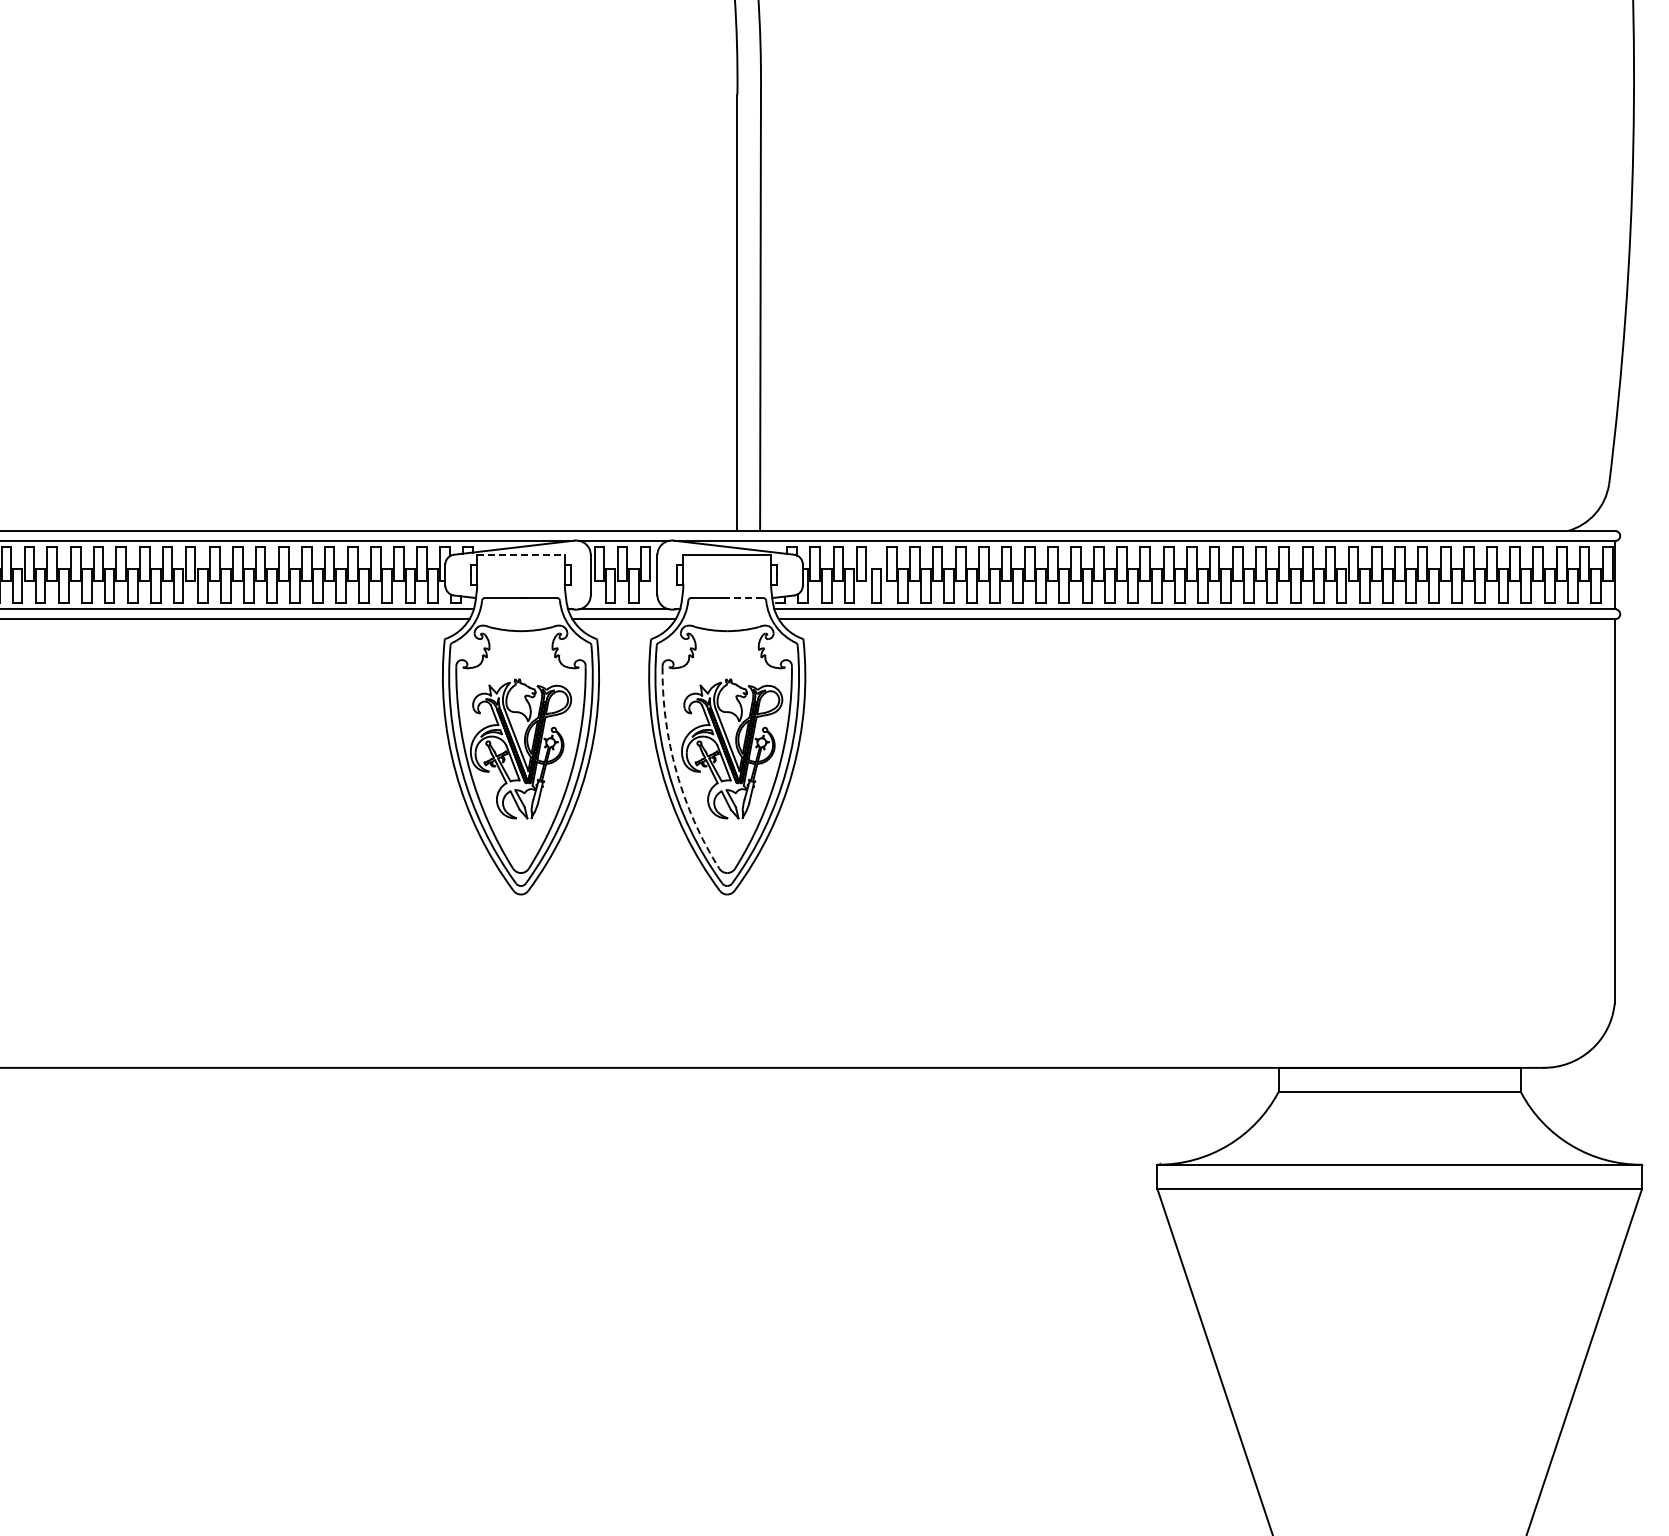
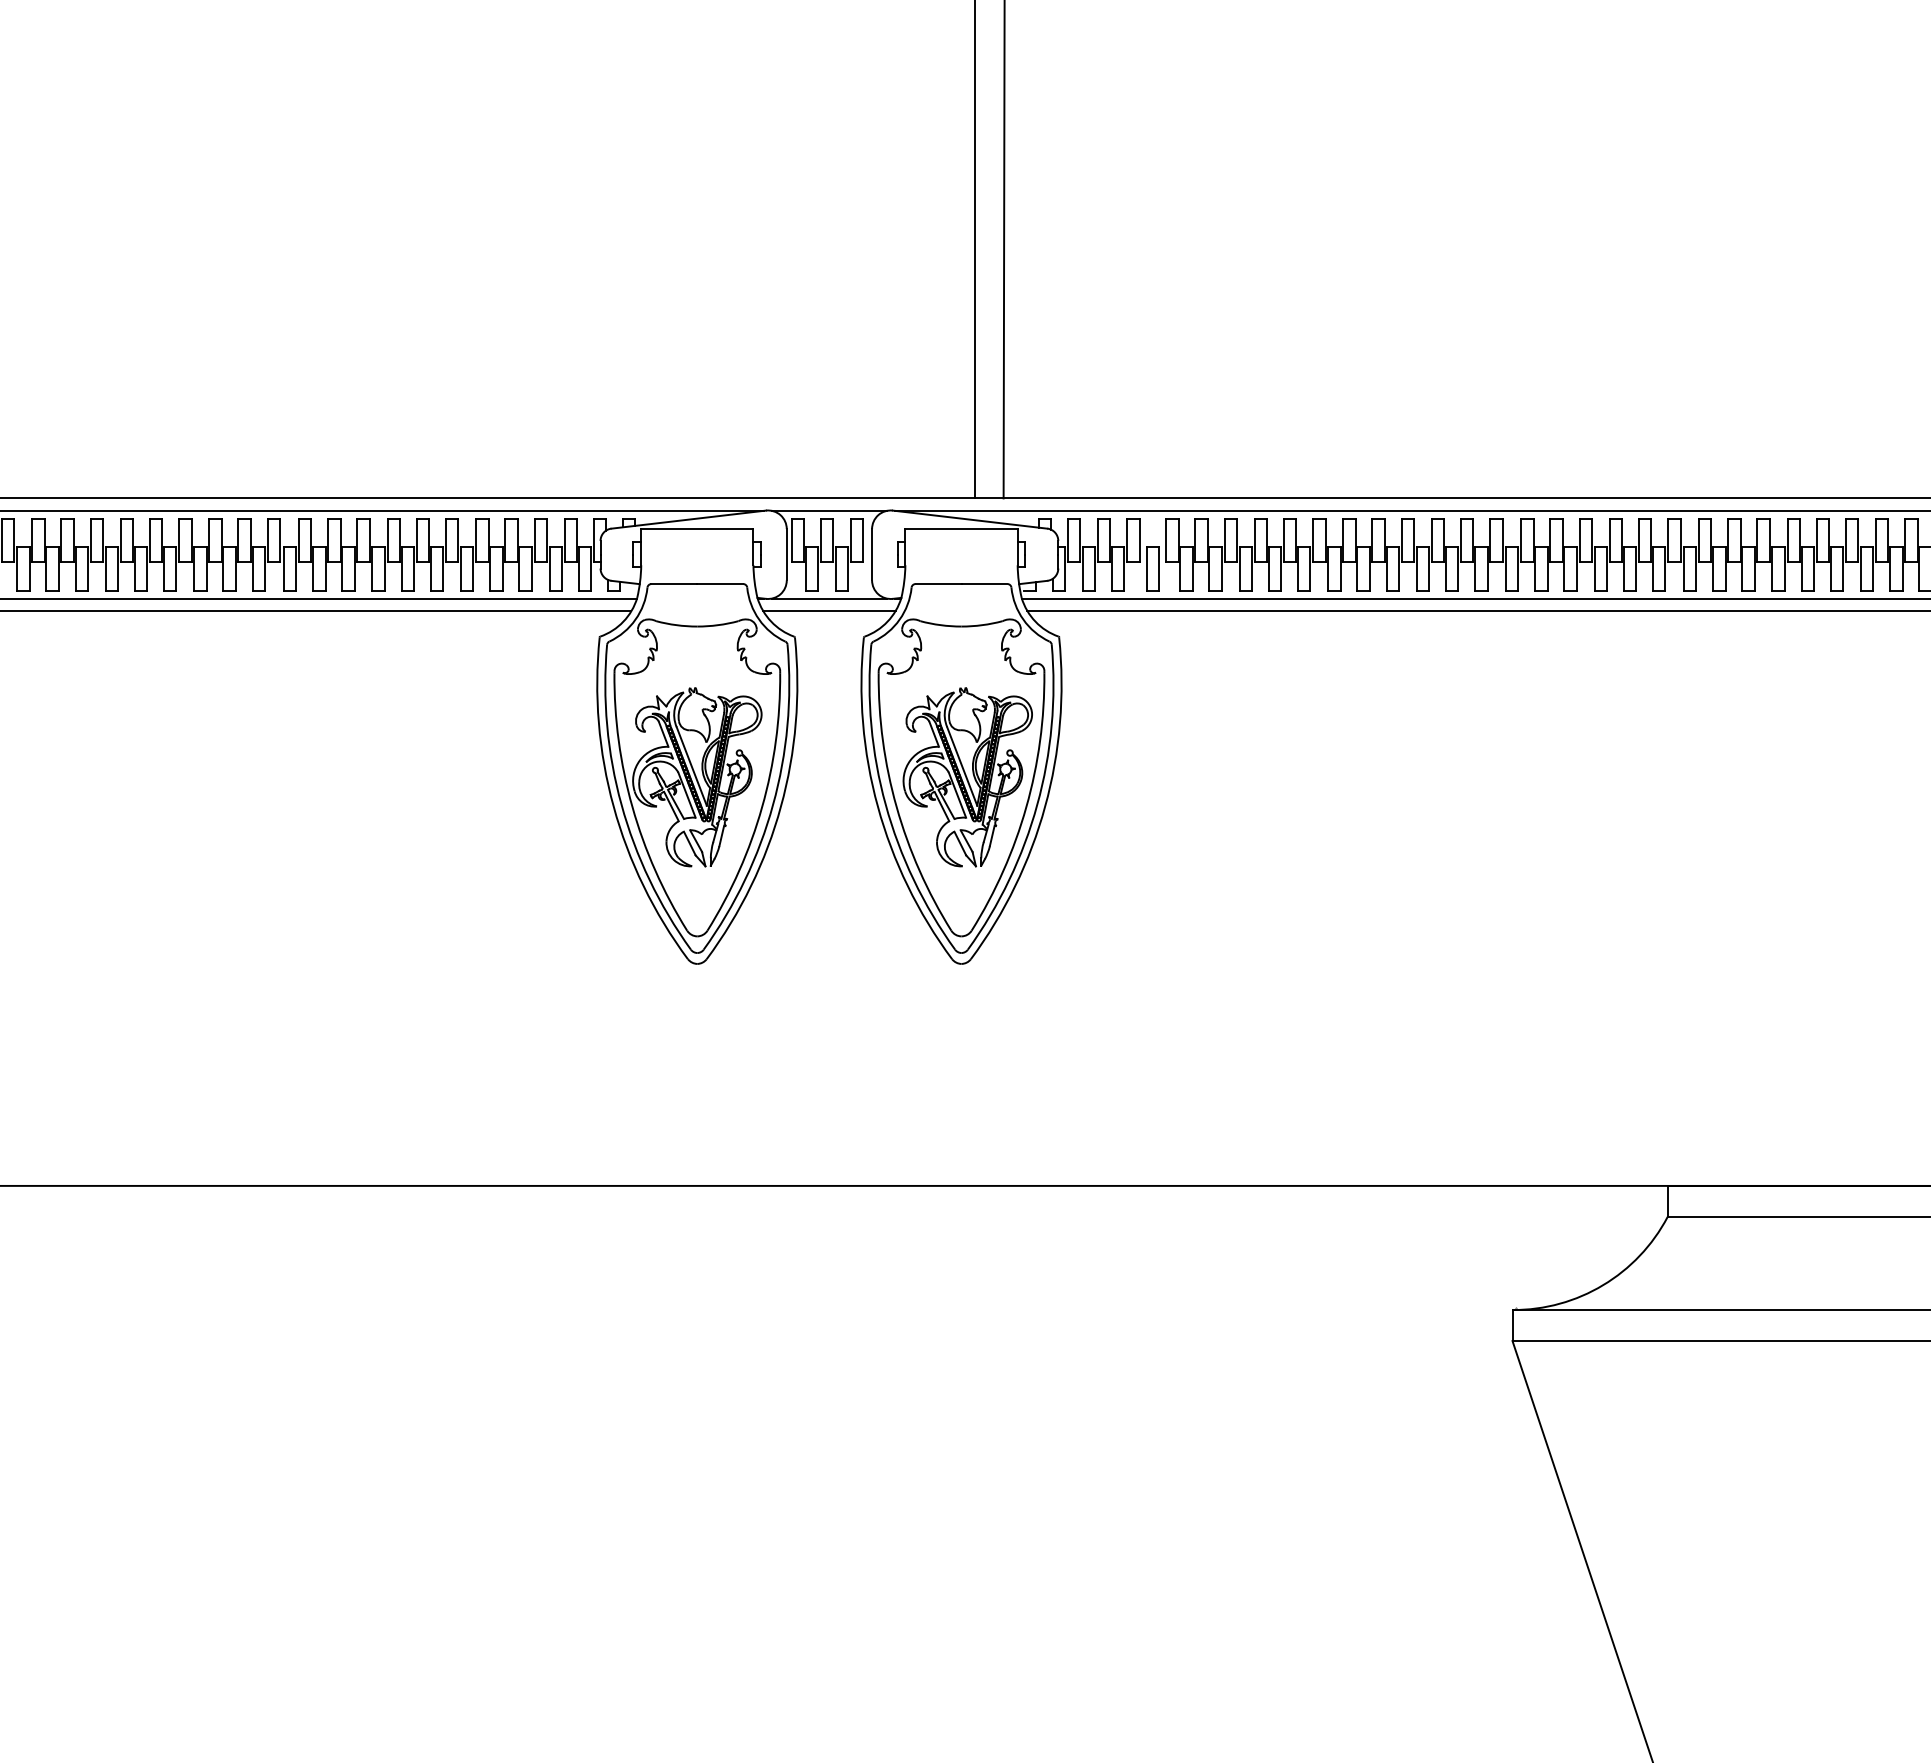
line: (521, 555) -> (697, 529), dashed -> solid
line: (745, 598) -> (984, 584), dashed -> solid
arc: (676, 772) -> (896, 807), dashed -> solid

